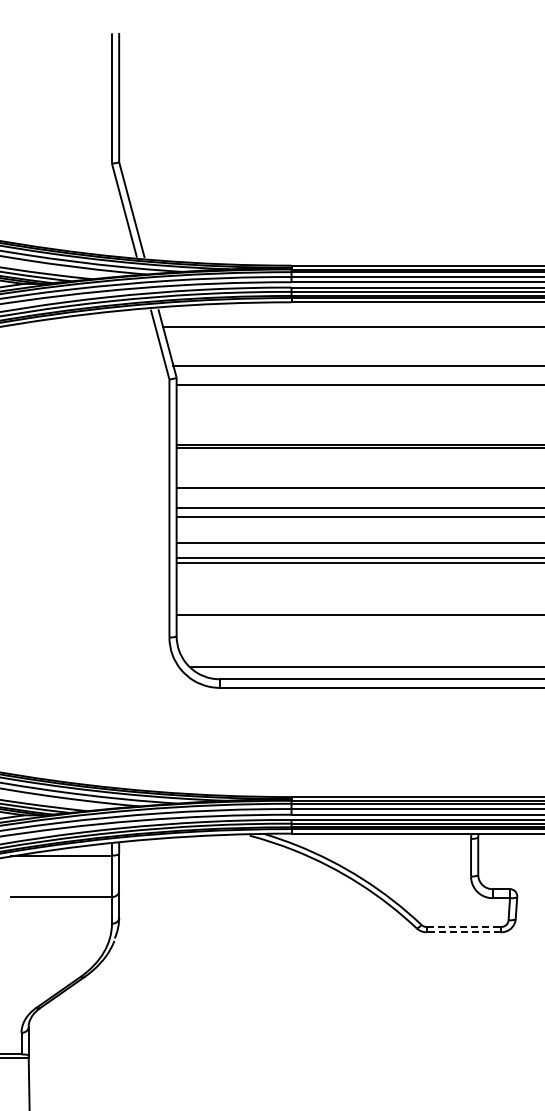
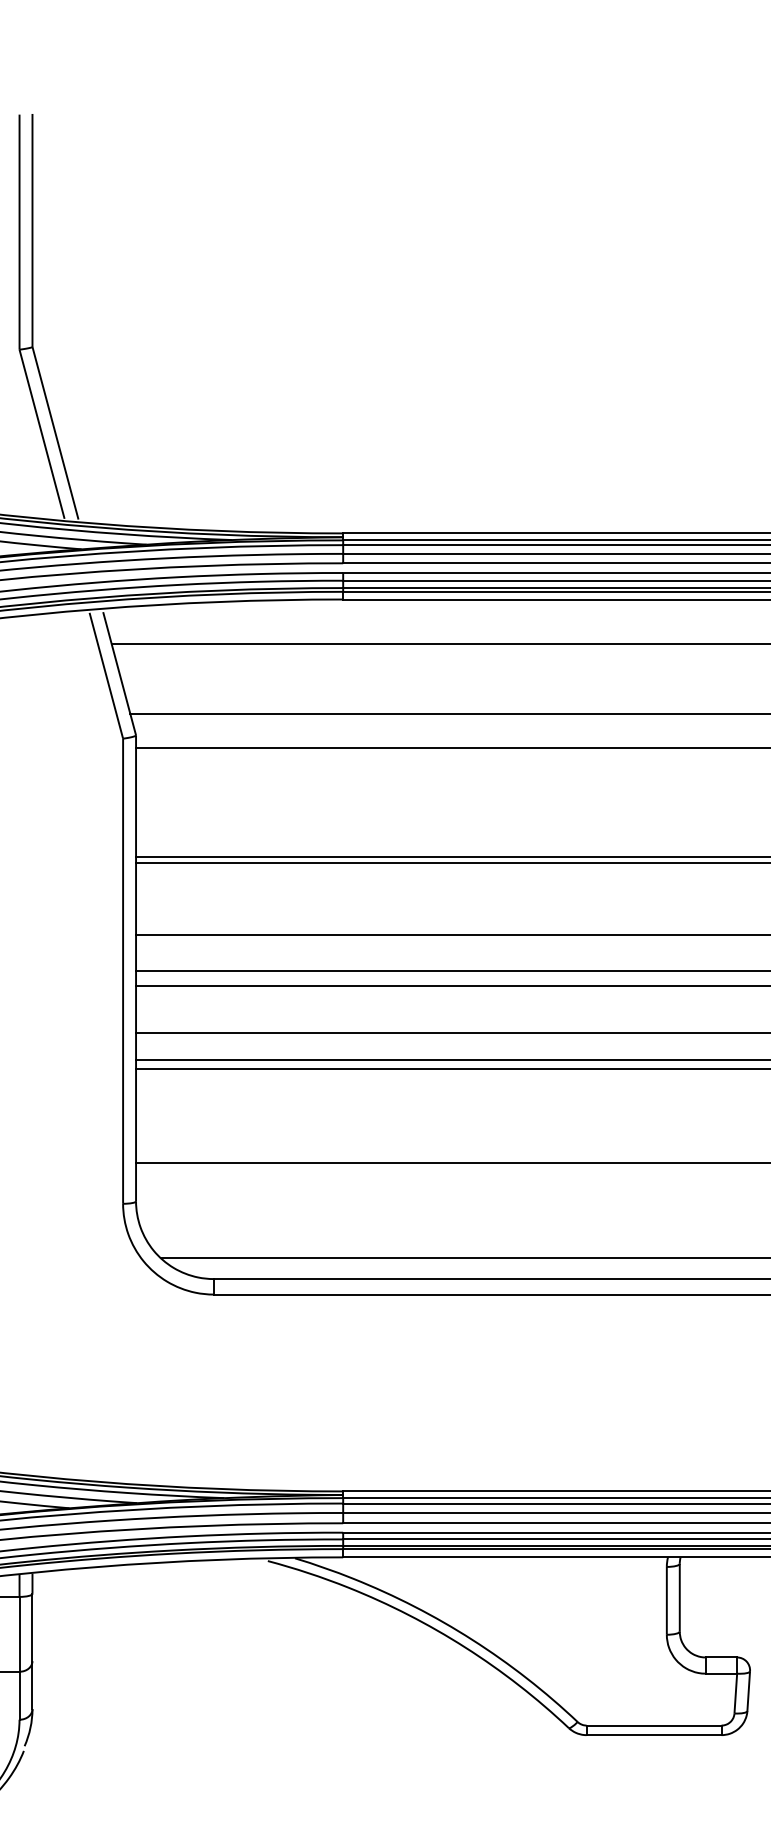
line: (464, 926) -> (655, 1724), dashed -> solid
line: (463, 932) -> (653, 1735), dashed -> solid

